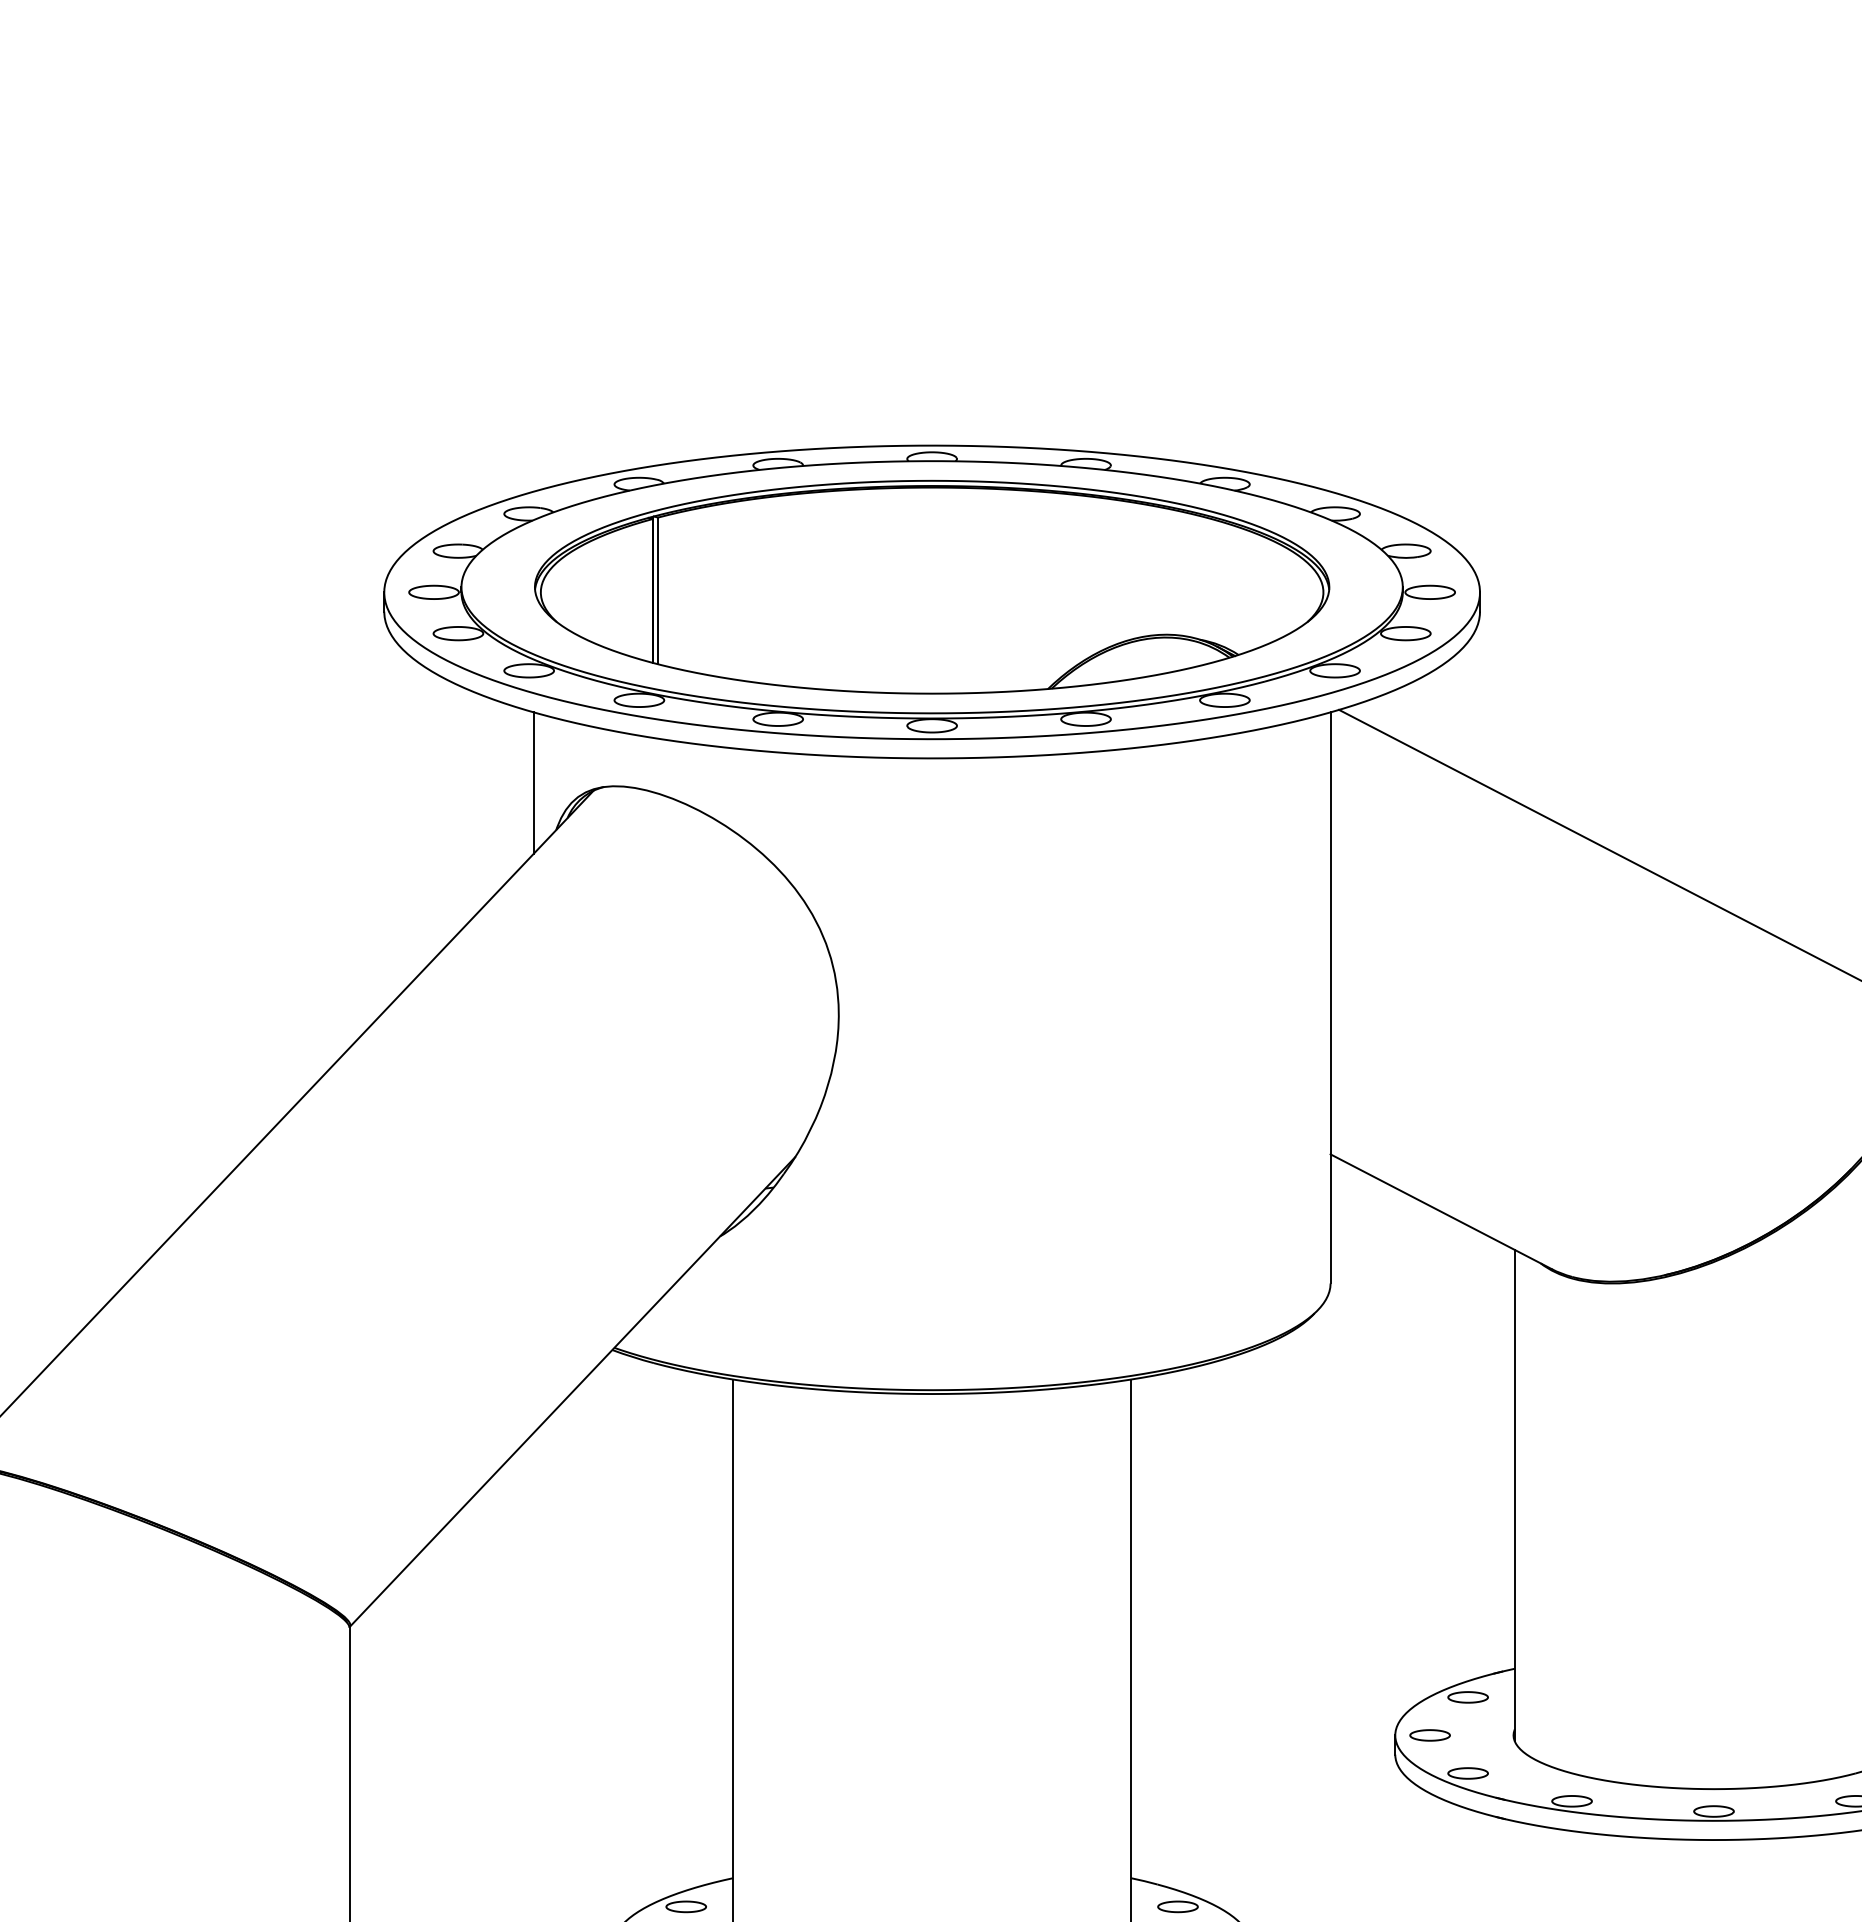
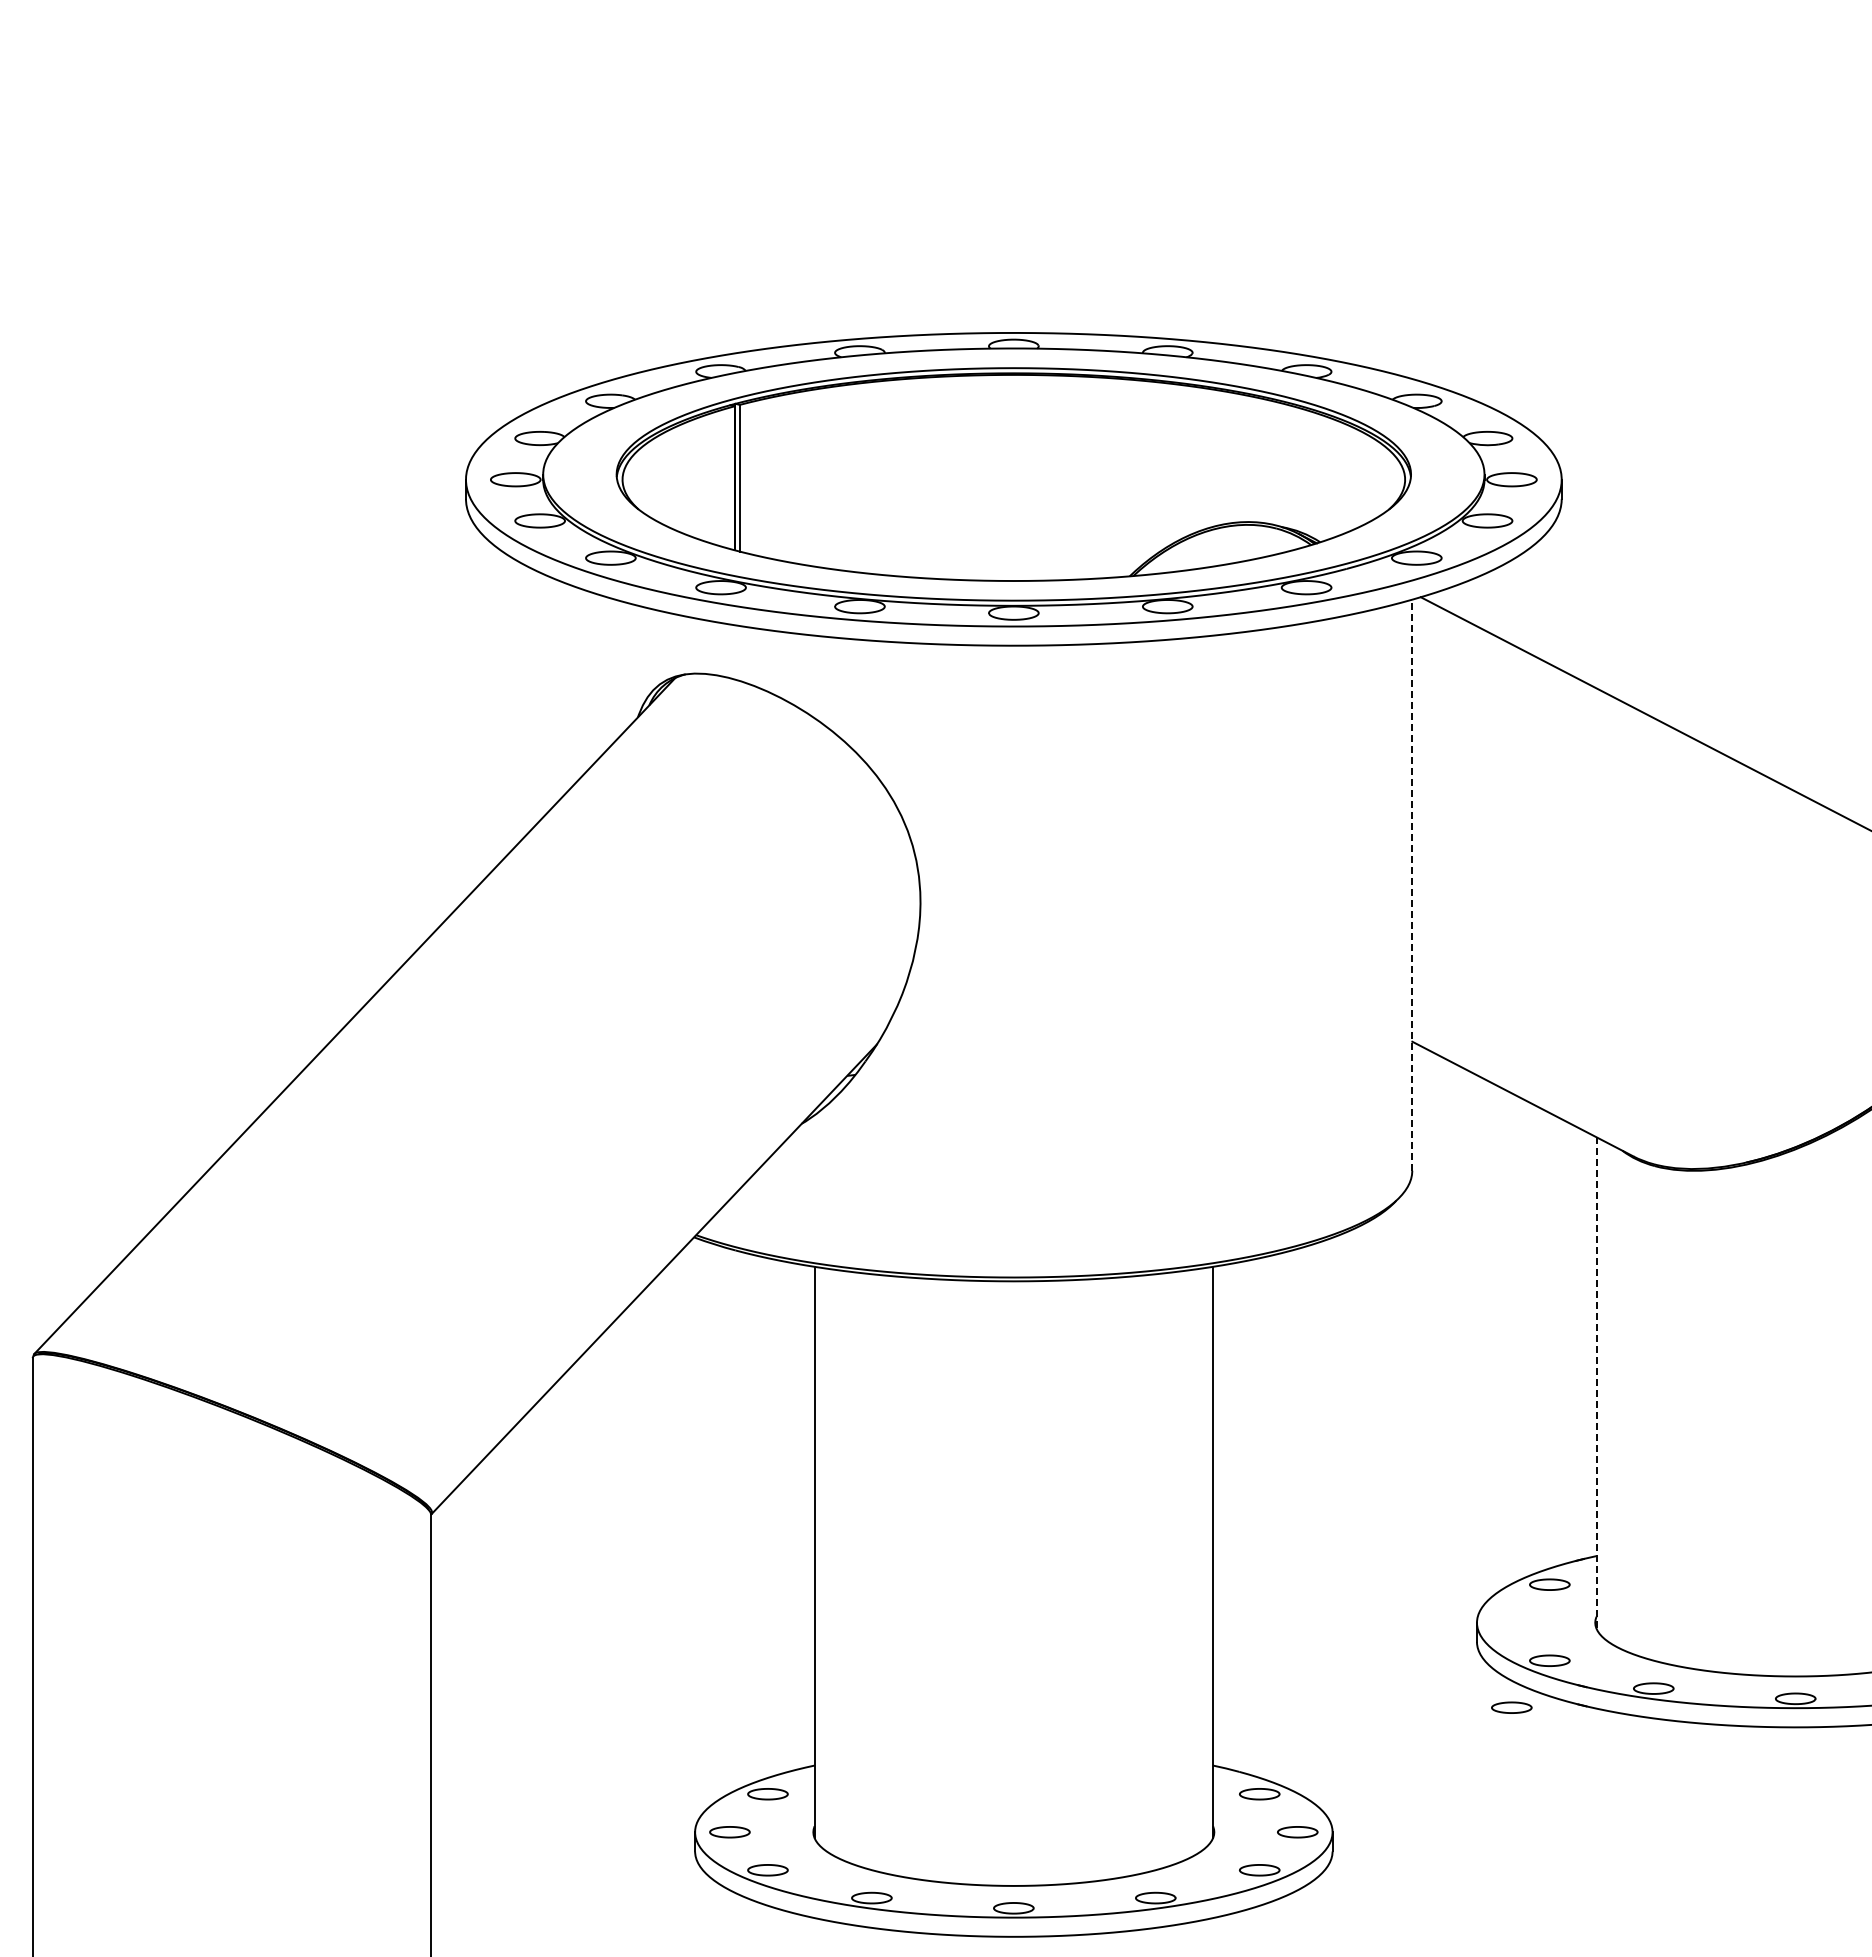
line: (533, 783) -> (615, 670), removed
line: (1330, 998) -> (1412, 885), solid -> dashed
line: (1514, 1496) -> (1596, 1383), solid -> dashed
part: (1429, 1735) -> (1511, 1707), moved

